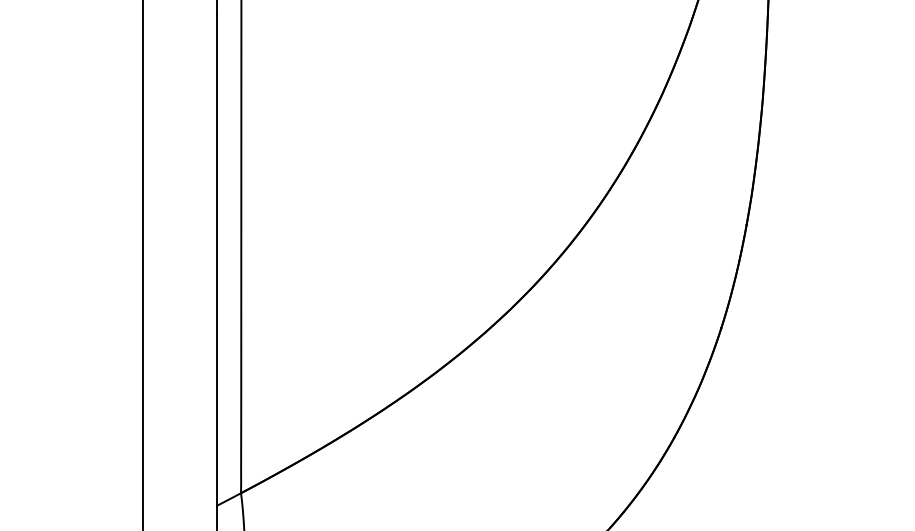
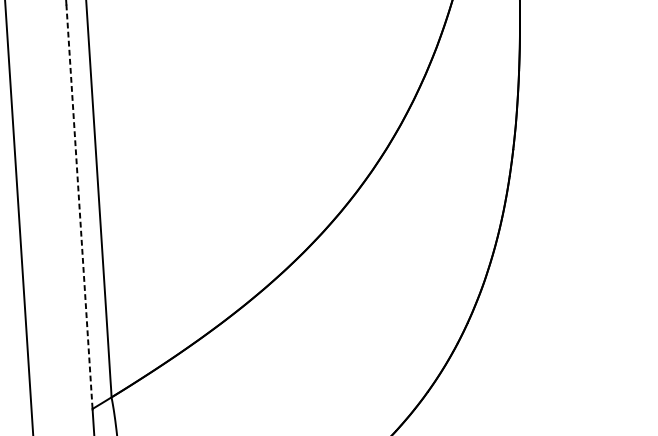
line: (217, 260) -> (79, 207), solid -> dashed

